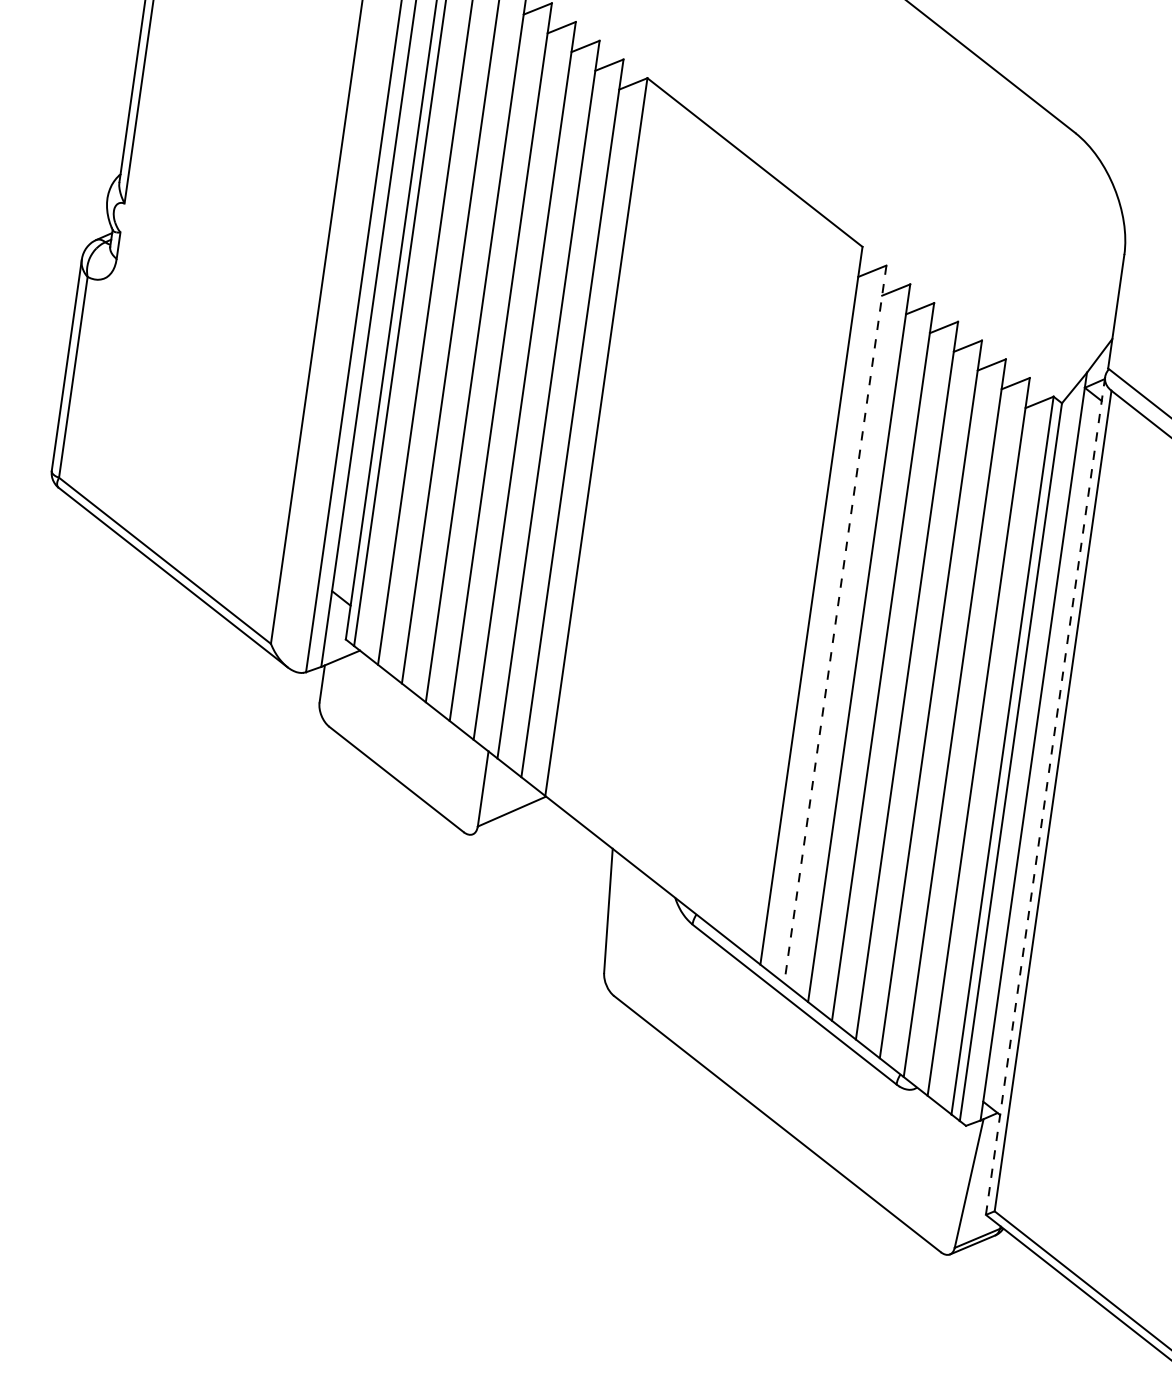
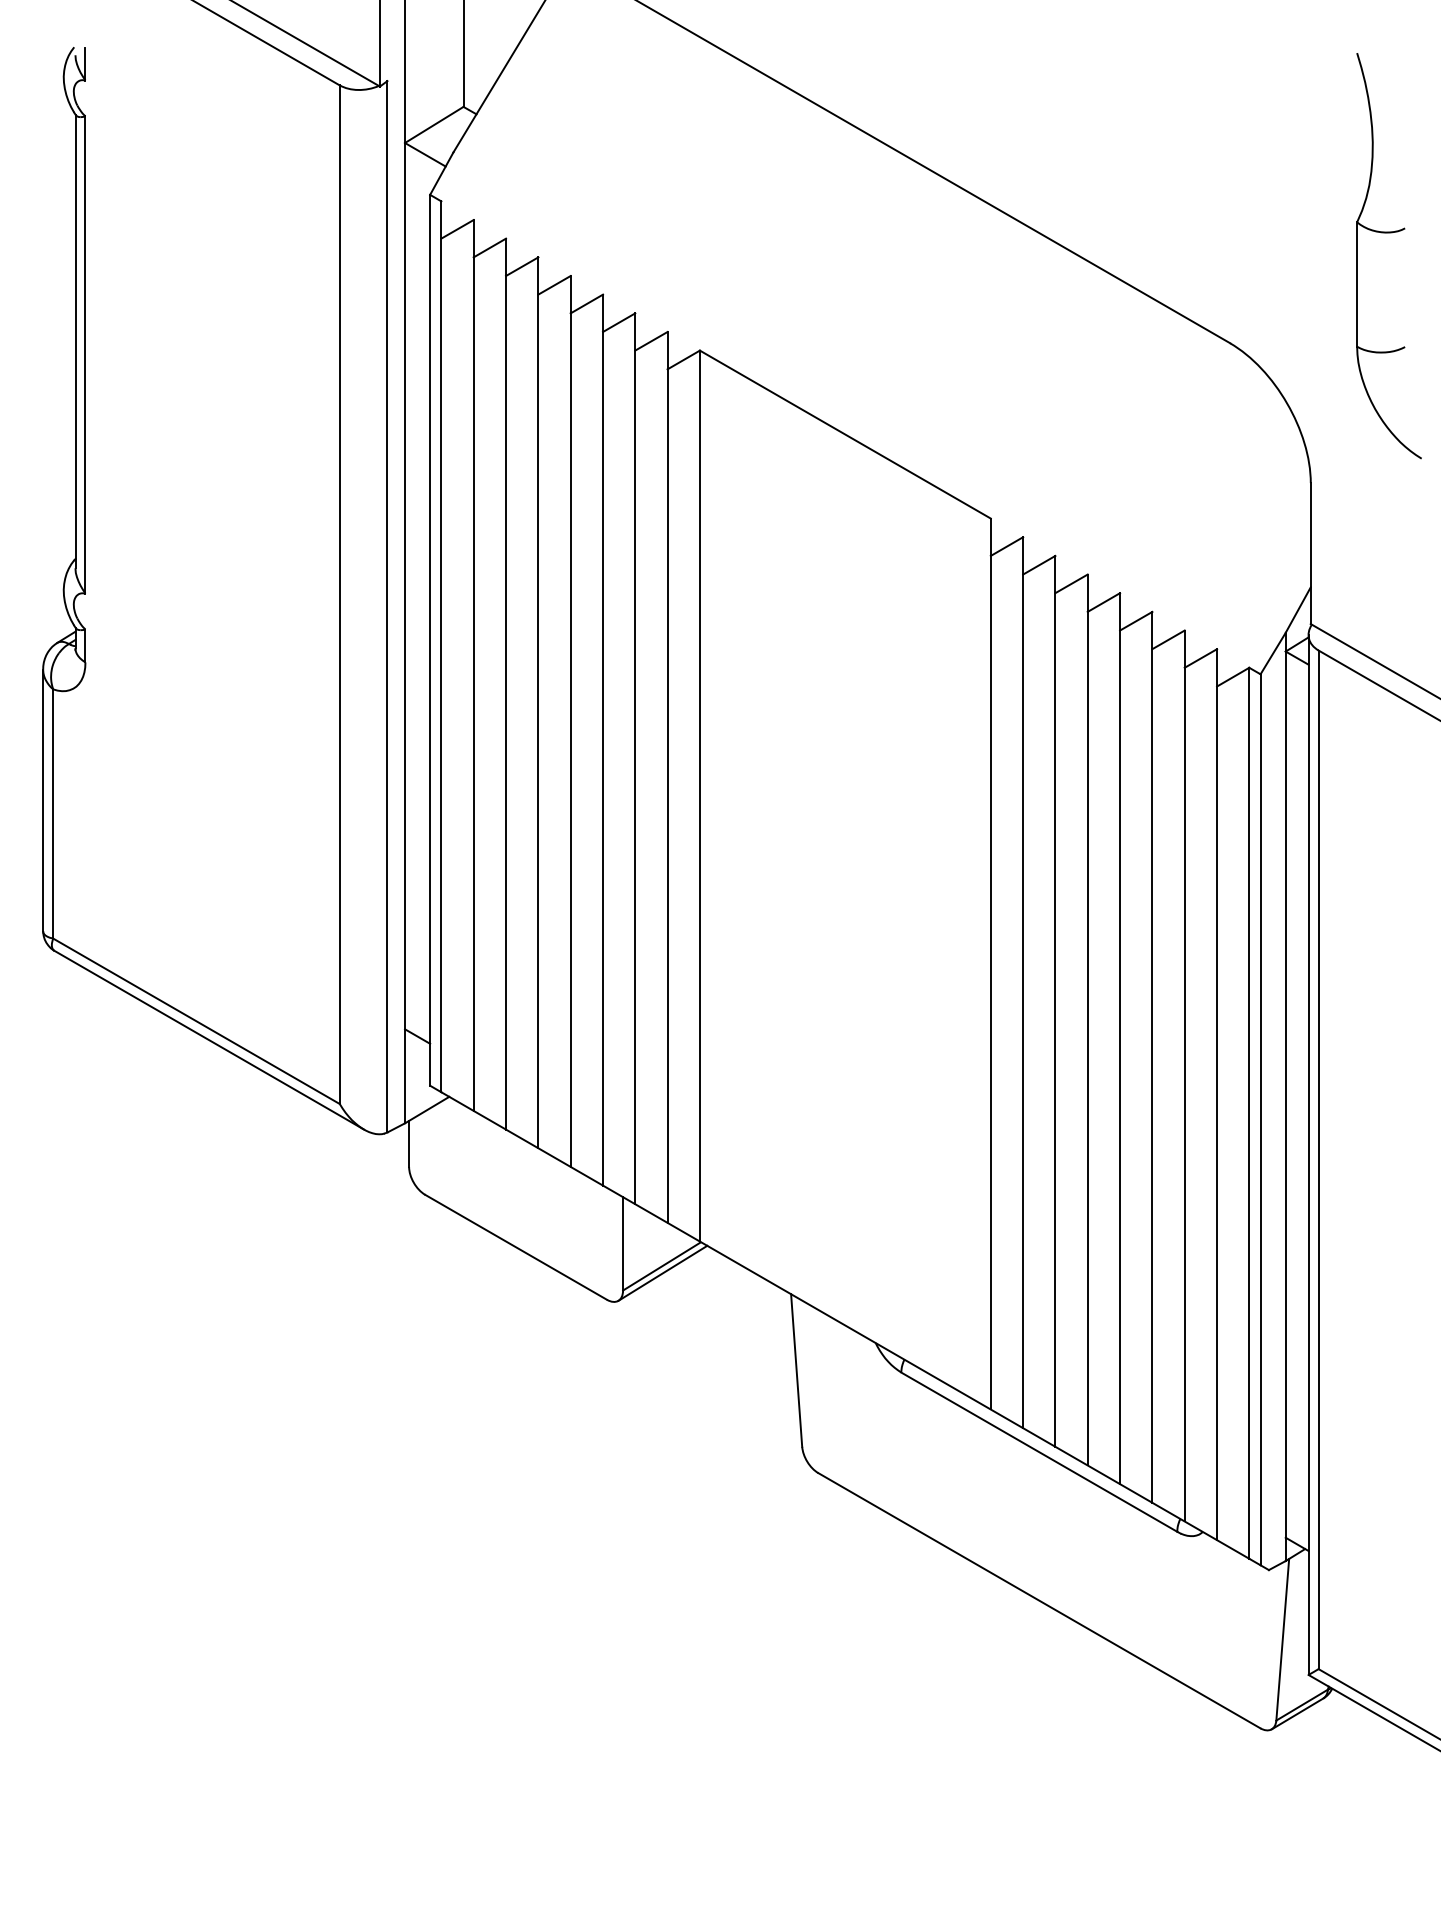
line: (835, 625) -> (1023, 983), dashed -> solid
line: (1045, 795) -> (1308, 1154), dashed -> solid
line: (511, 816) -> (662, 1272), added

